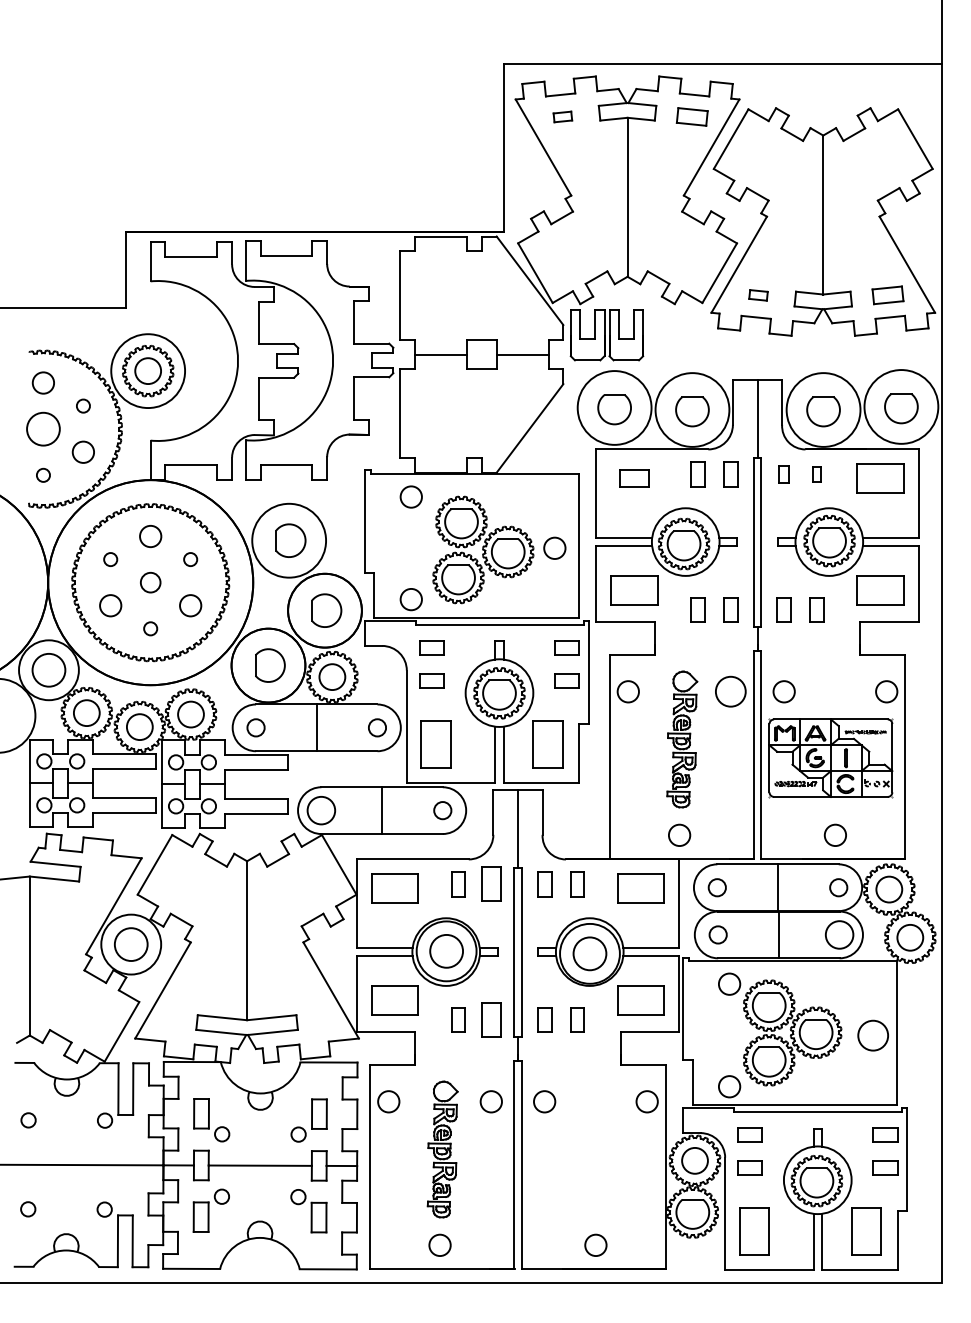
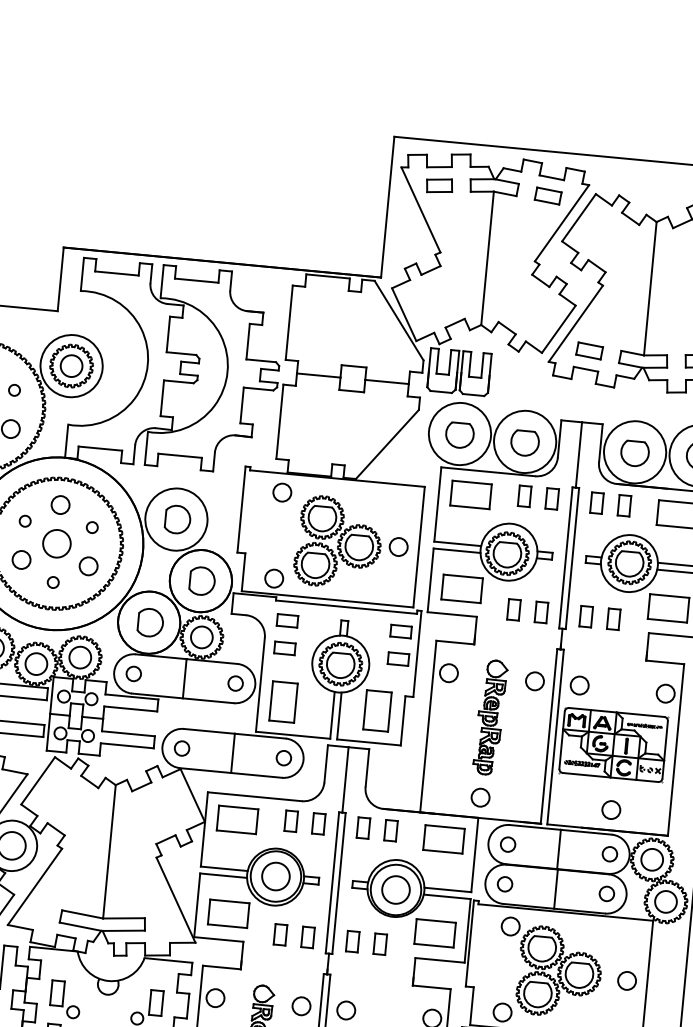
part: (562, 116) -> (439, 185), size x1.67
part: (758, 295) -> (589, 351), size x1.67
part: (783, 474) -> (596, 503), size x1.43
part: (816, 474) -> (624, 505), size x1.67
part: (634, 478) -> (471, 494), size x1.67
circle: (150, 582) -> (56, 543), size x1.67
circle: (730, 691) -> (534, 681), size x0.71
circle: (321, 810) -> (182, 748), size x0.62
part: (490, 884) -> (318, 823), size x0.71
circle: (839, 934) -> (606, 893), size x0.62
part: (490, 1019) -> (307, 937), size x0.71
circle: (872, 1034) -> (626, 980), size x0.71

